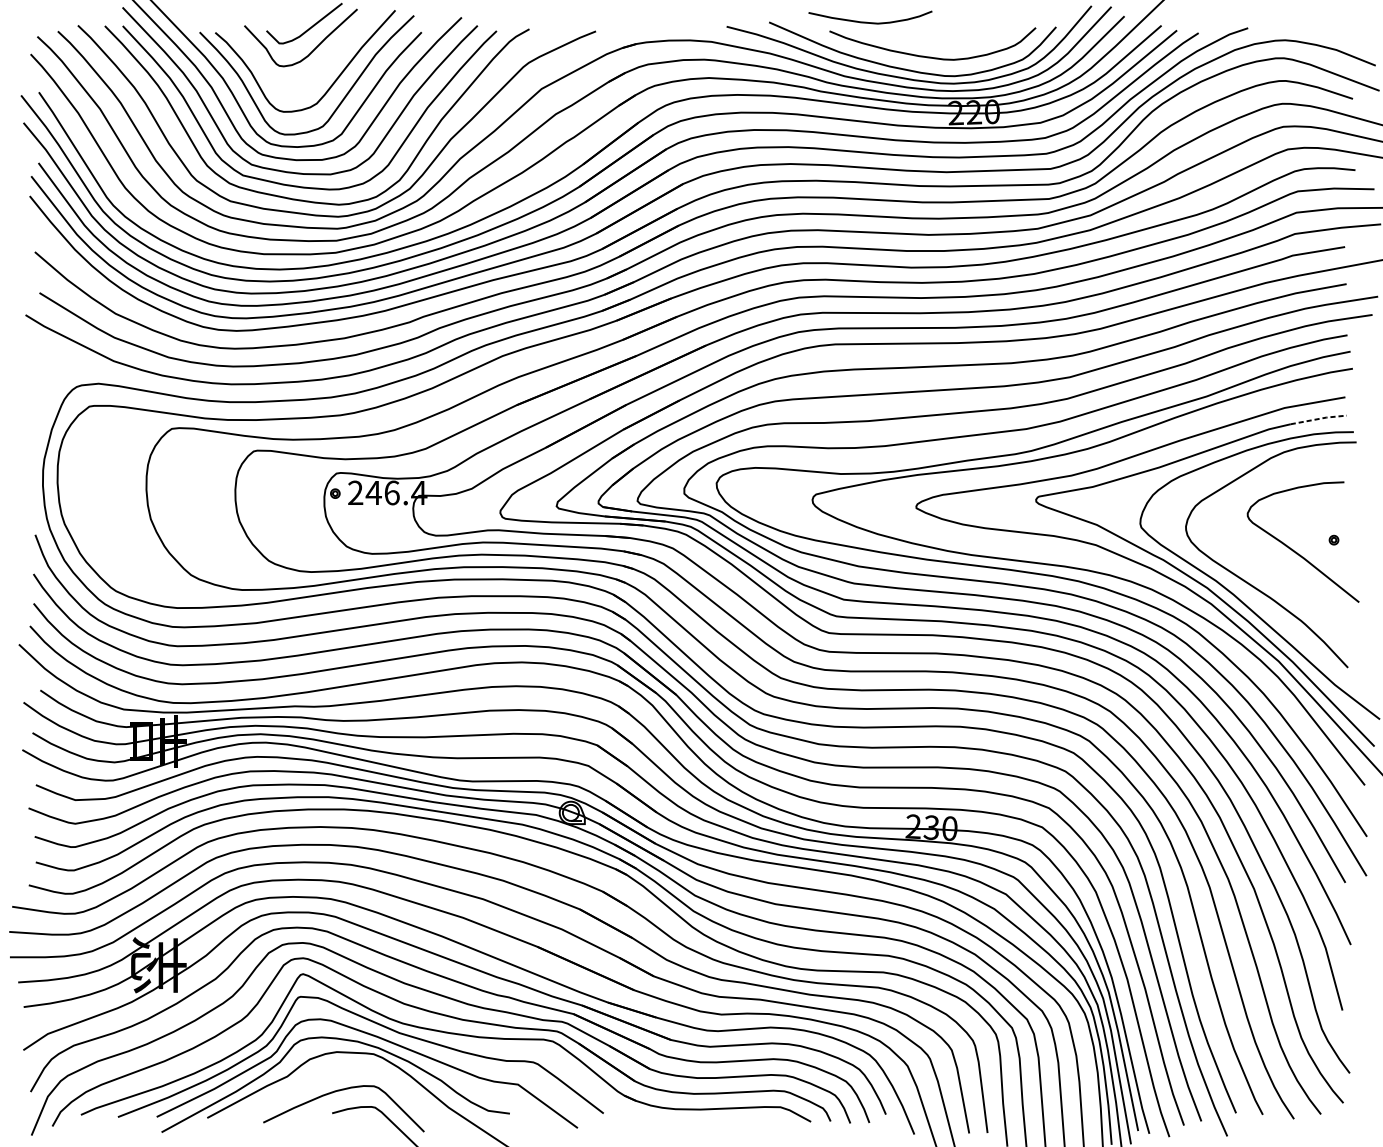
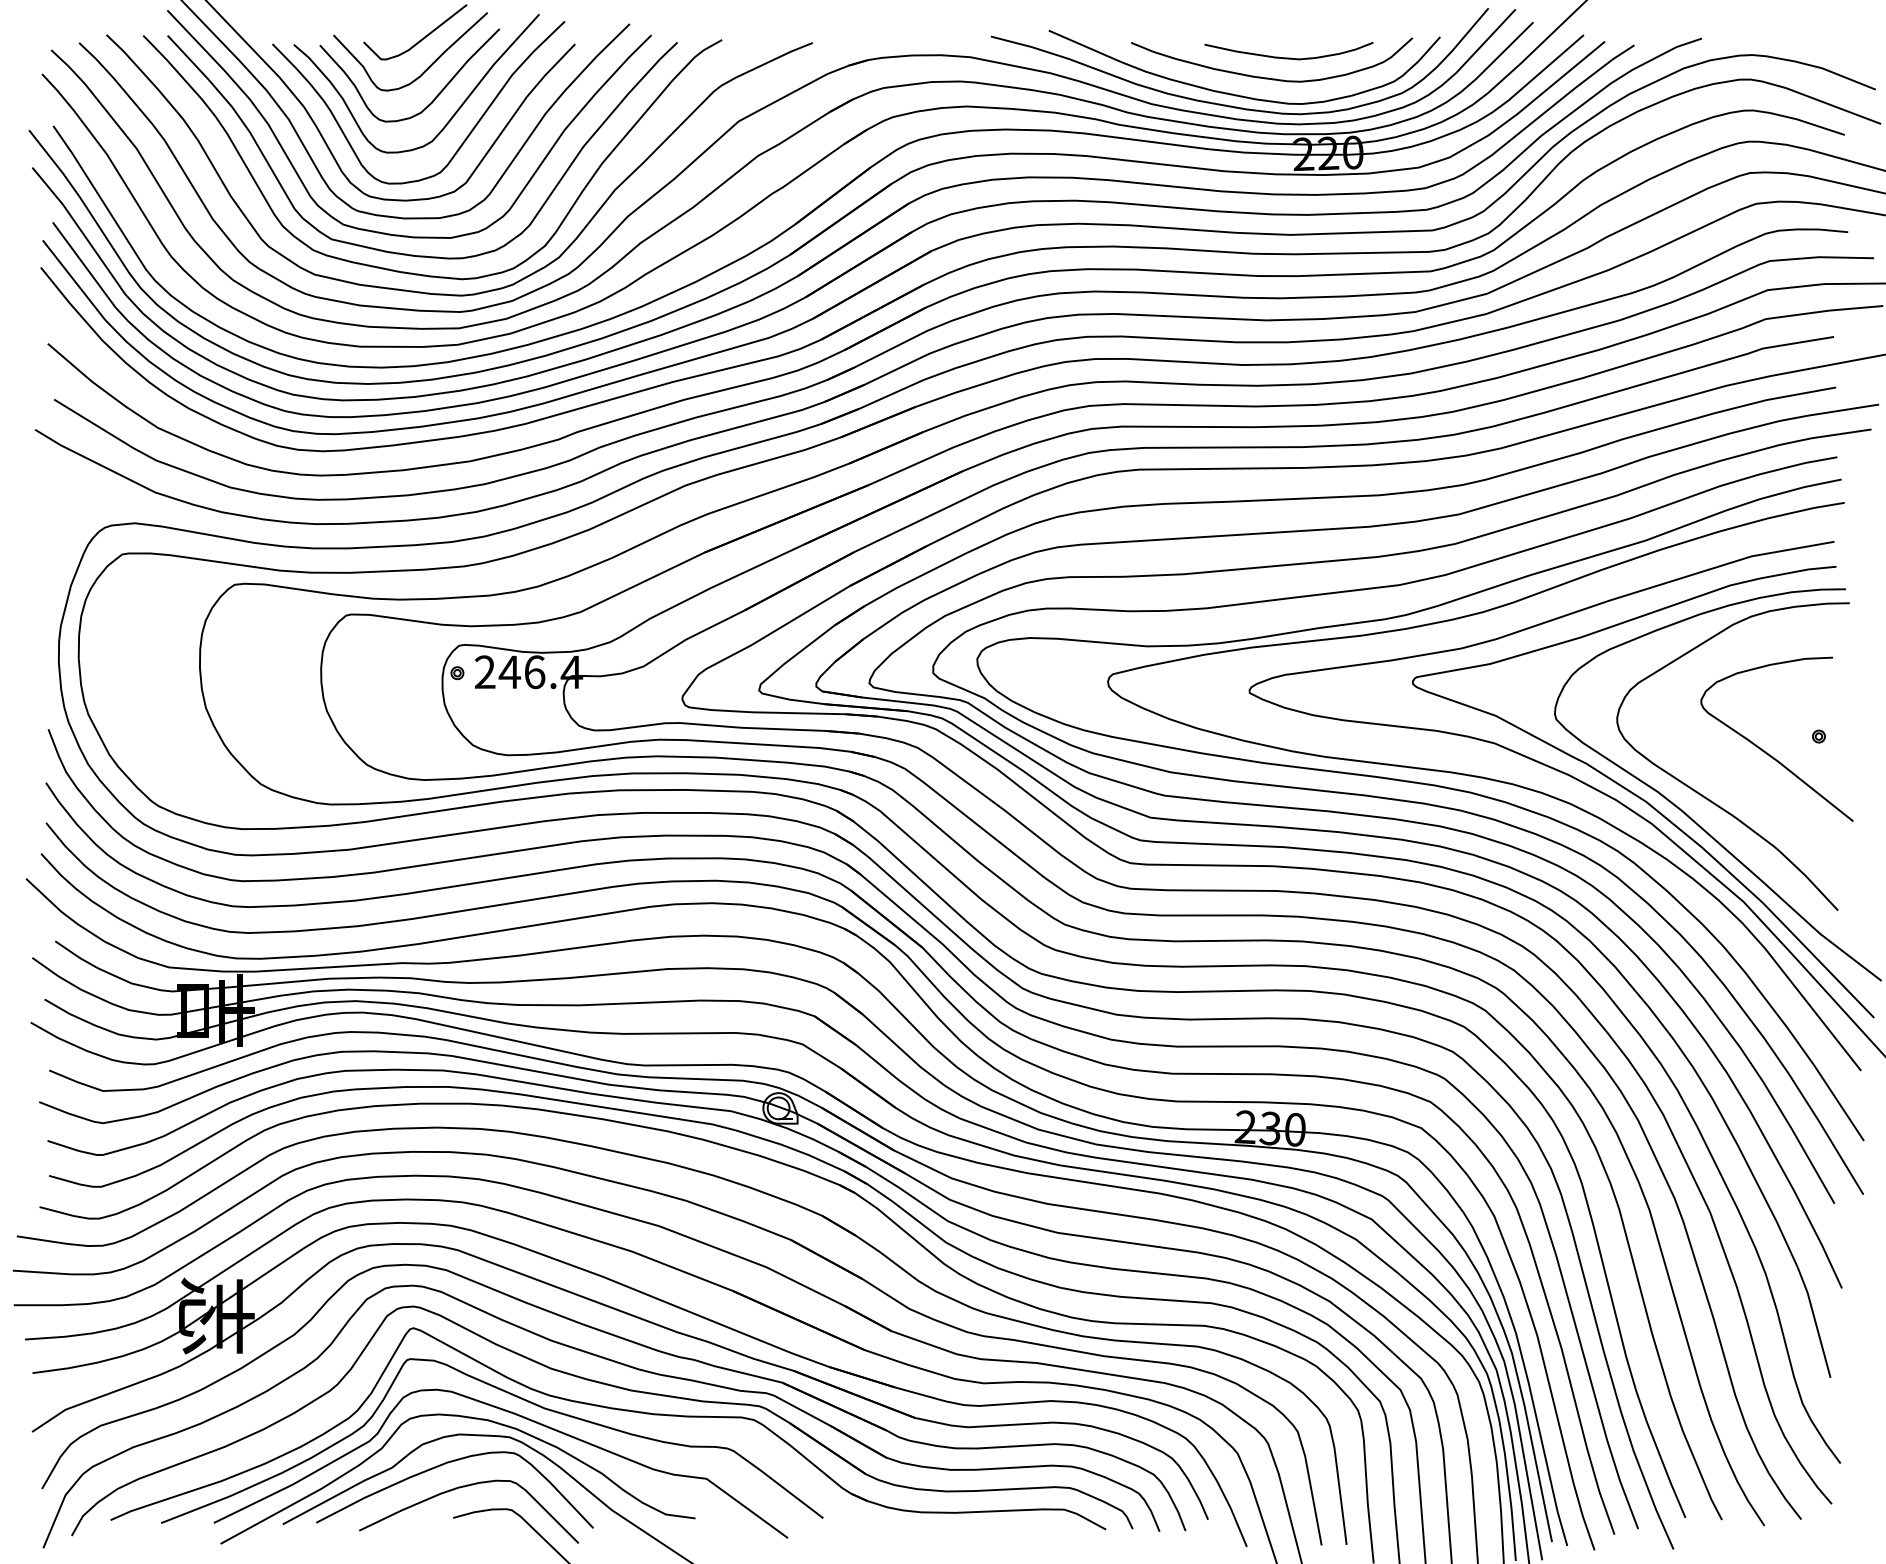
curve: (870, 22) -> (1288, 57), moved
curve: (319, 70) -> (435, 96), added
line: (1319, 419) -> (1798, 571), dashed -> solid
curve: (325, 1074) -> (443, 1465), added

